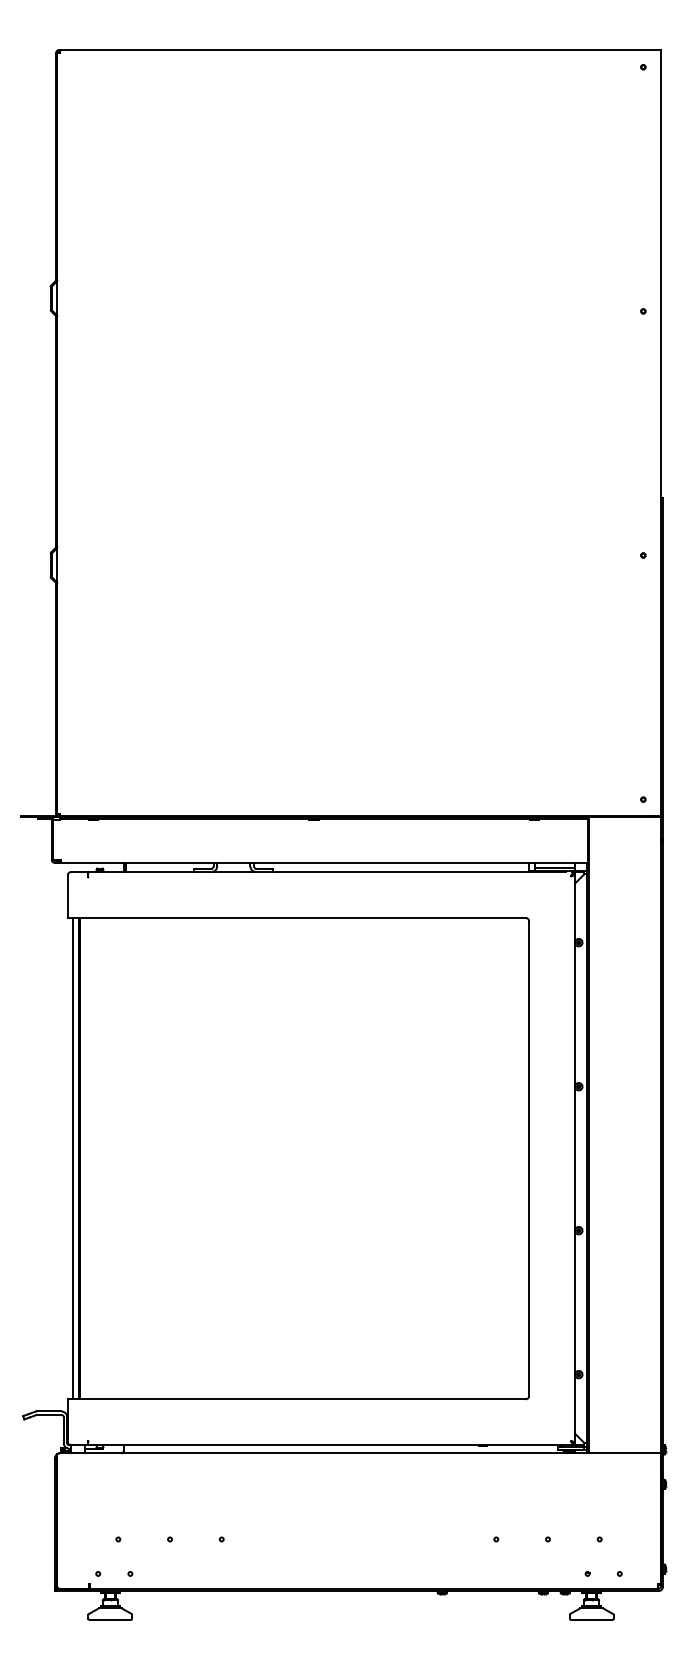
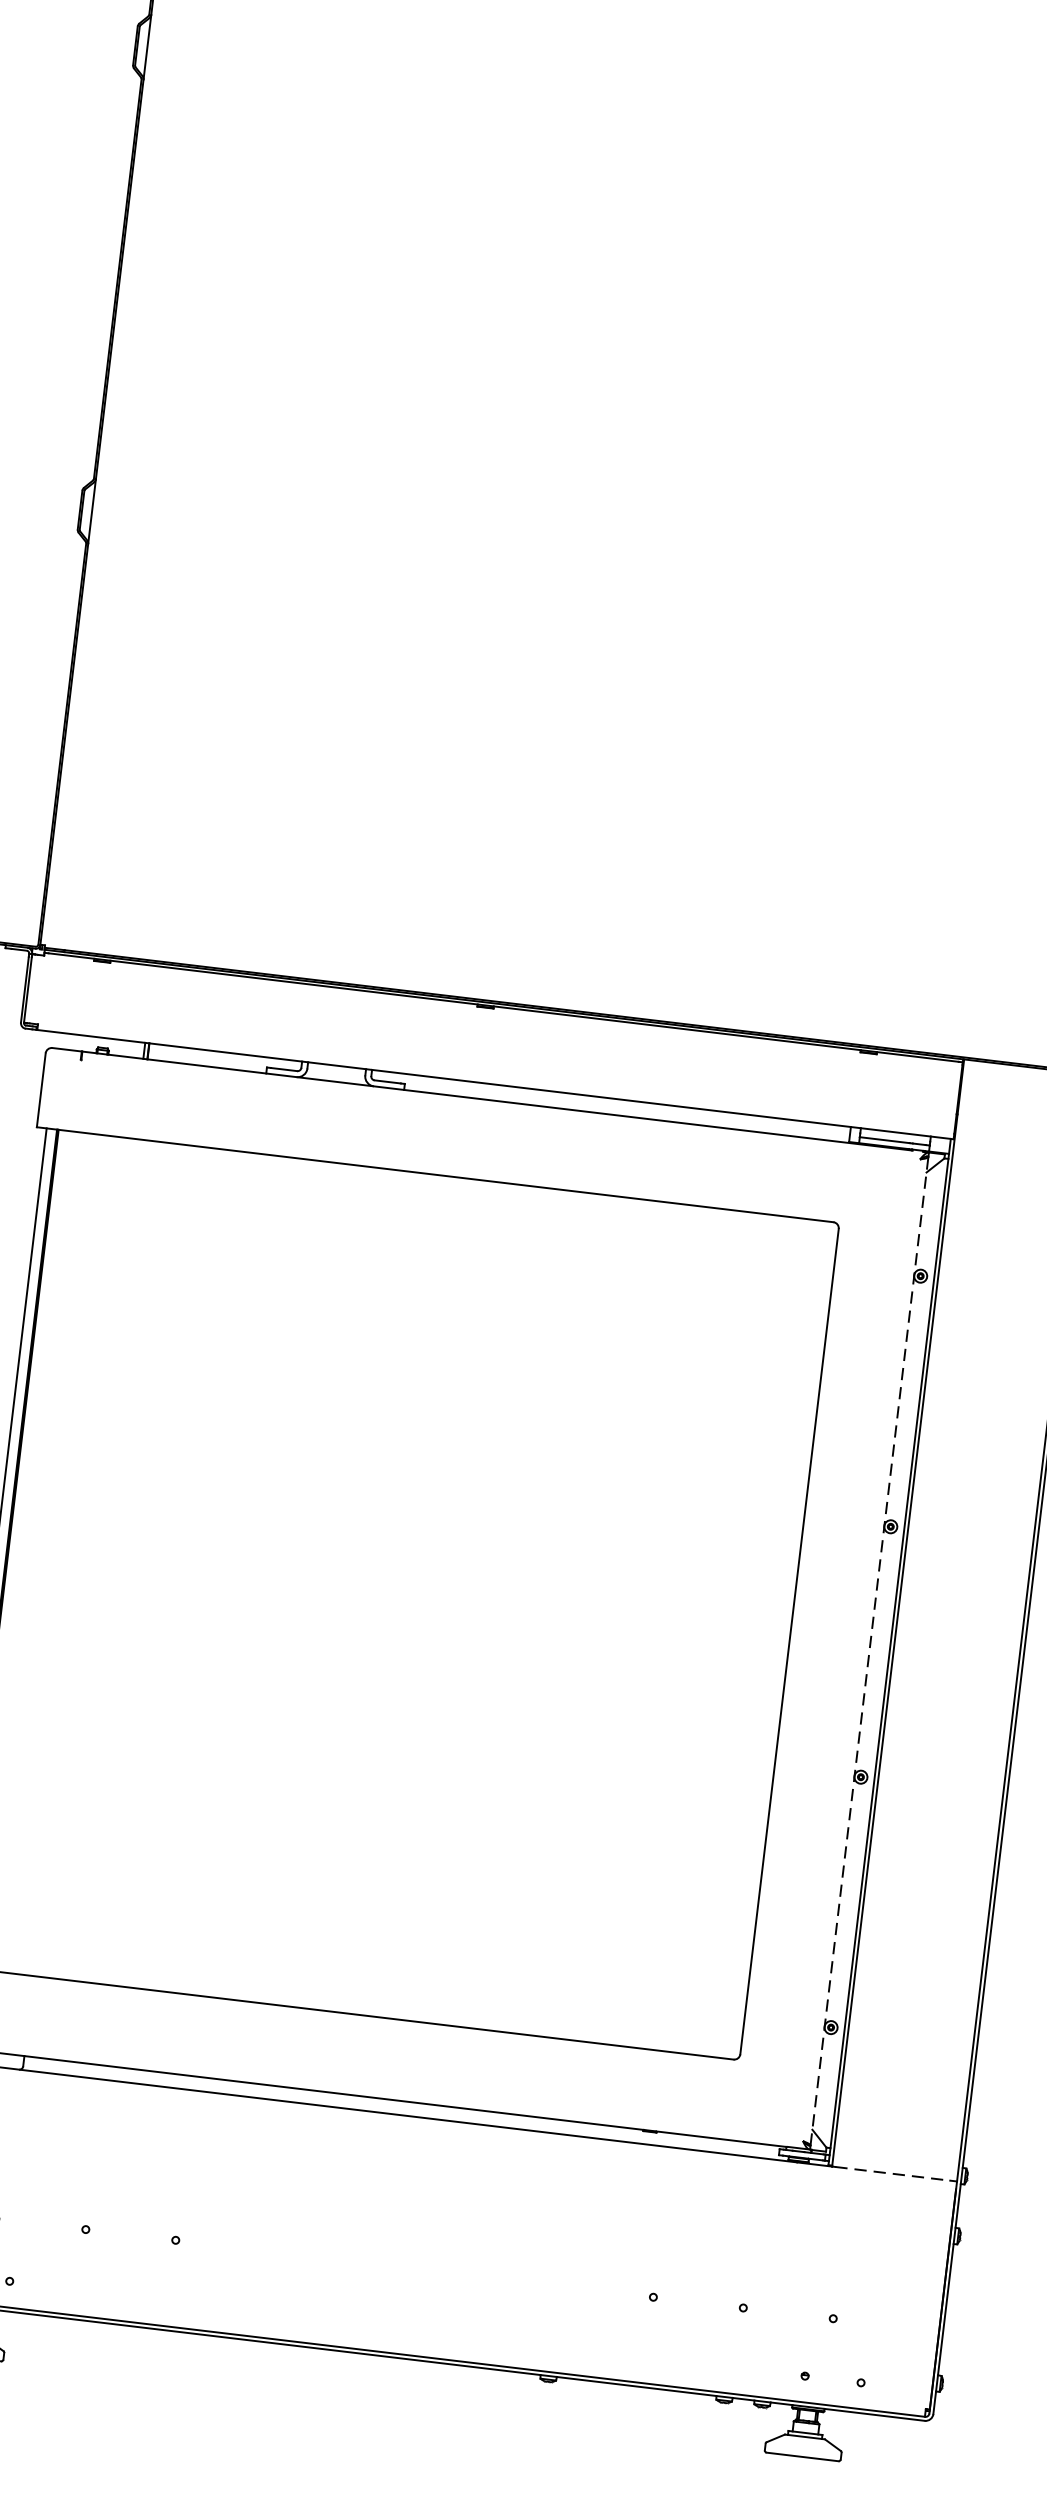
line: (575, 1158) -> (870, 1650), solid -> dashed
line: (624, 1453) -> (894, 2174), solid -> dashed

